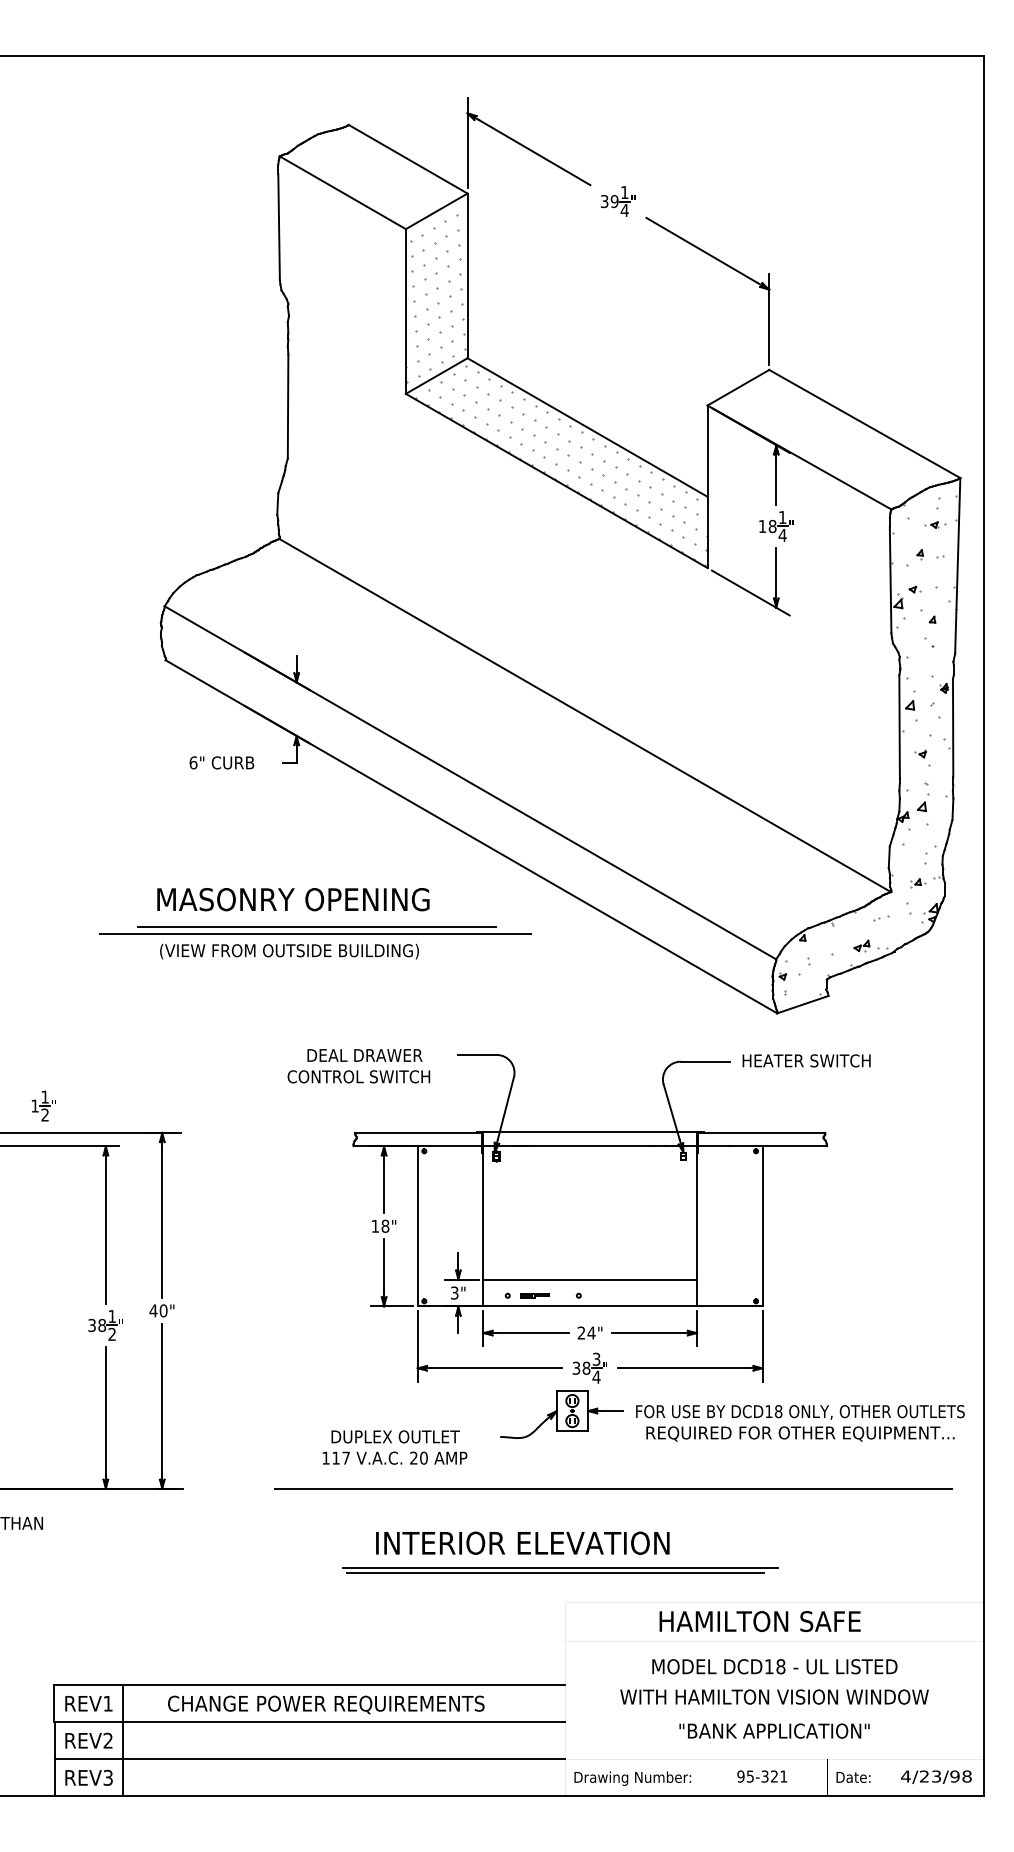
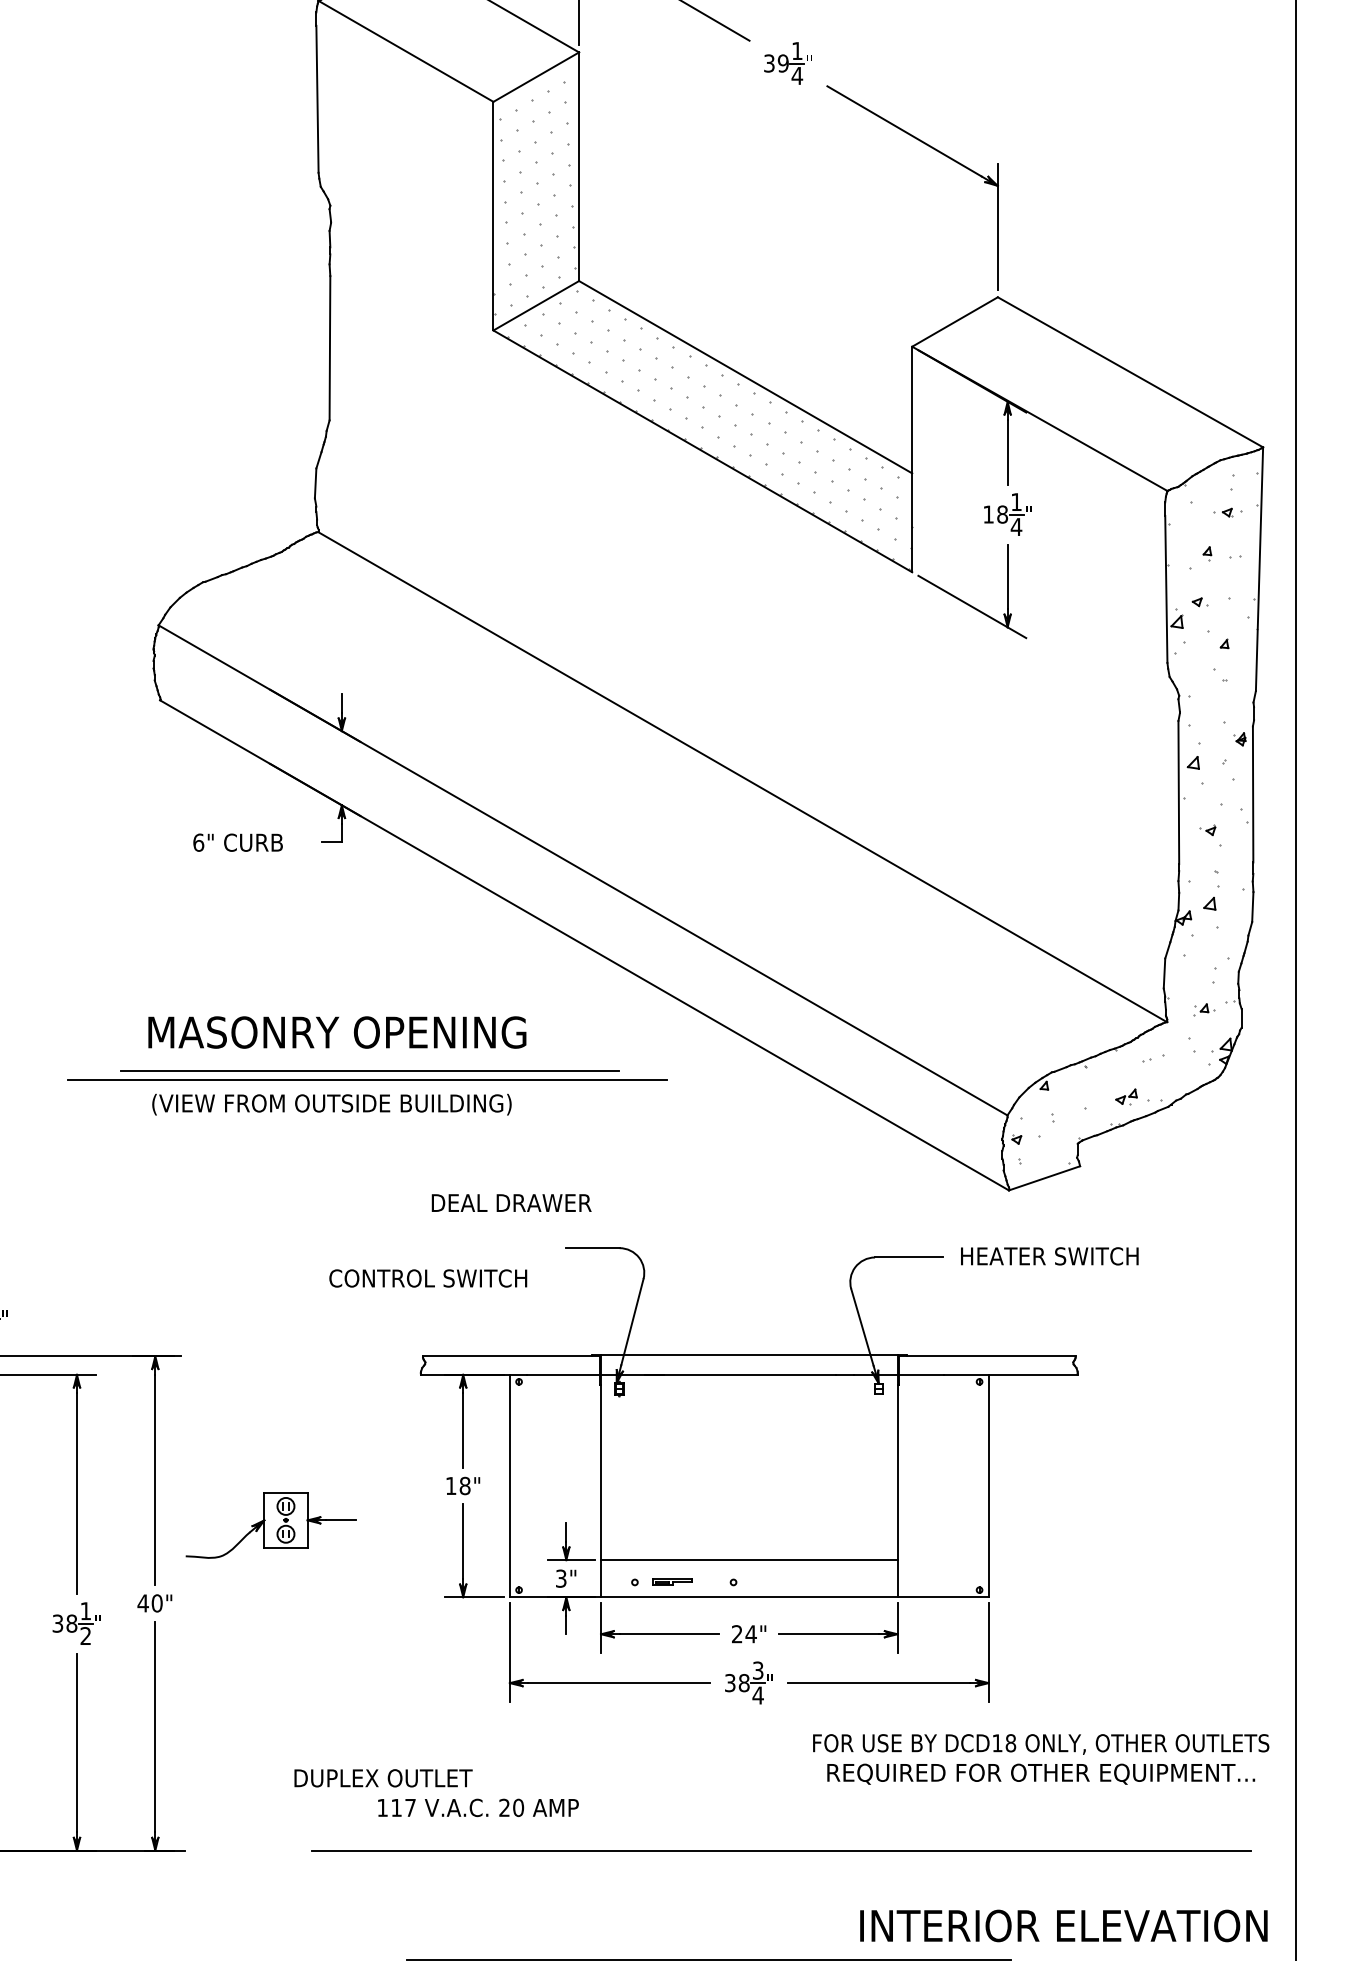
text: (364, 1055) -> (510, 1203), moved
part: (561, 1414) -> (270, 1525), moved
text: (395, 1436) -> (383, 1777), moved
text: (522, 1542) -> (1063, 1924), moved

